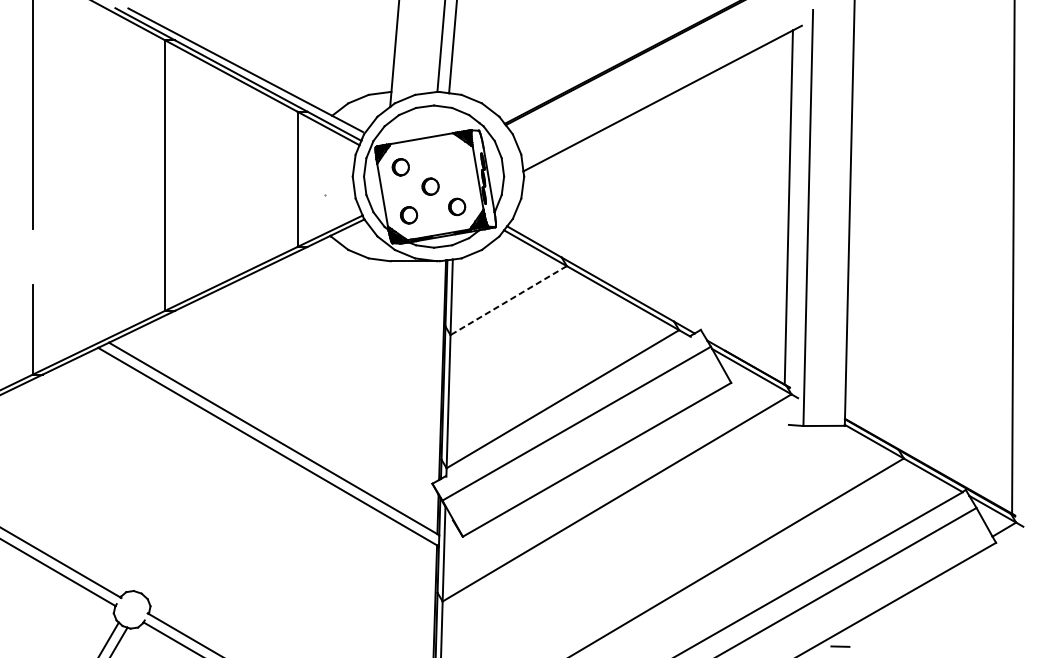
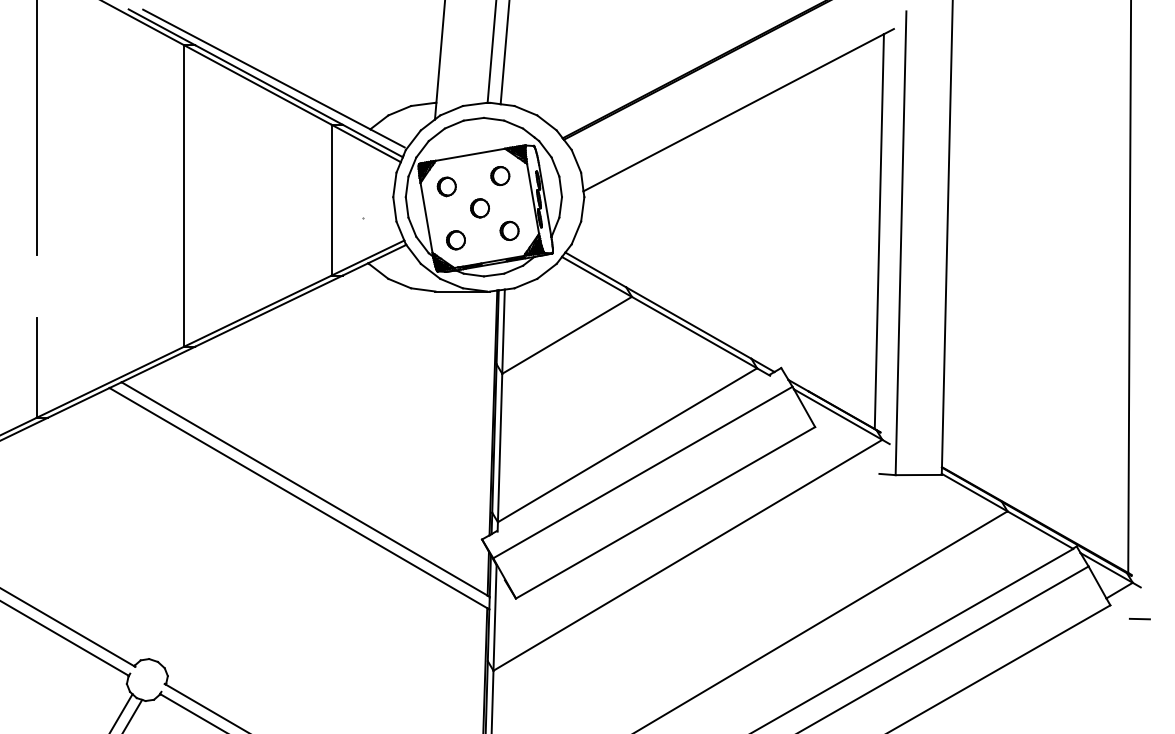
part: (448, 158) -> (500, 176), added
line: (508, 300) -> (566, 335), dashed -> solid
line: (840, 647) -> (1139, 619), moved

